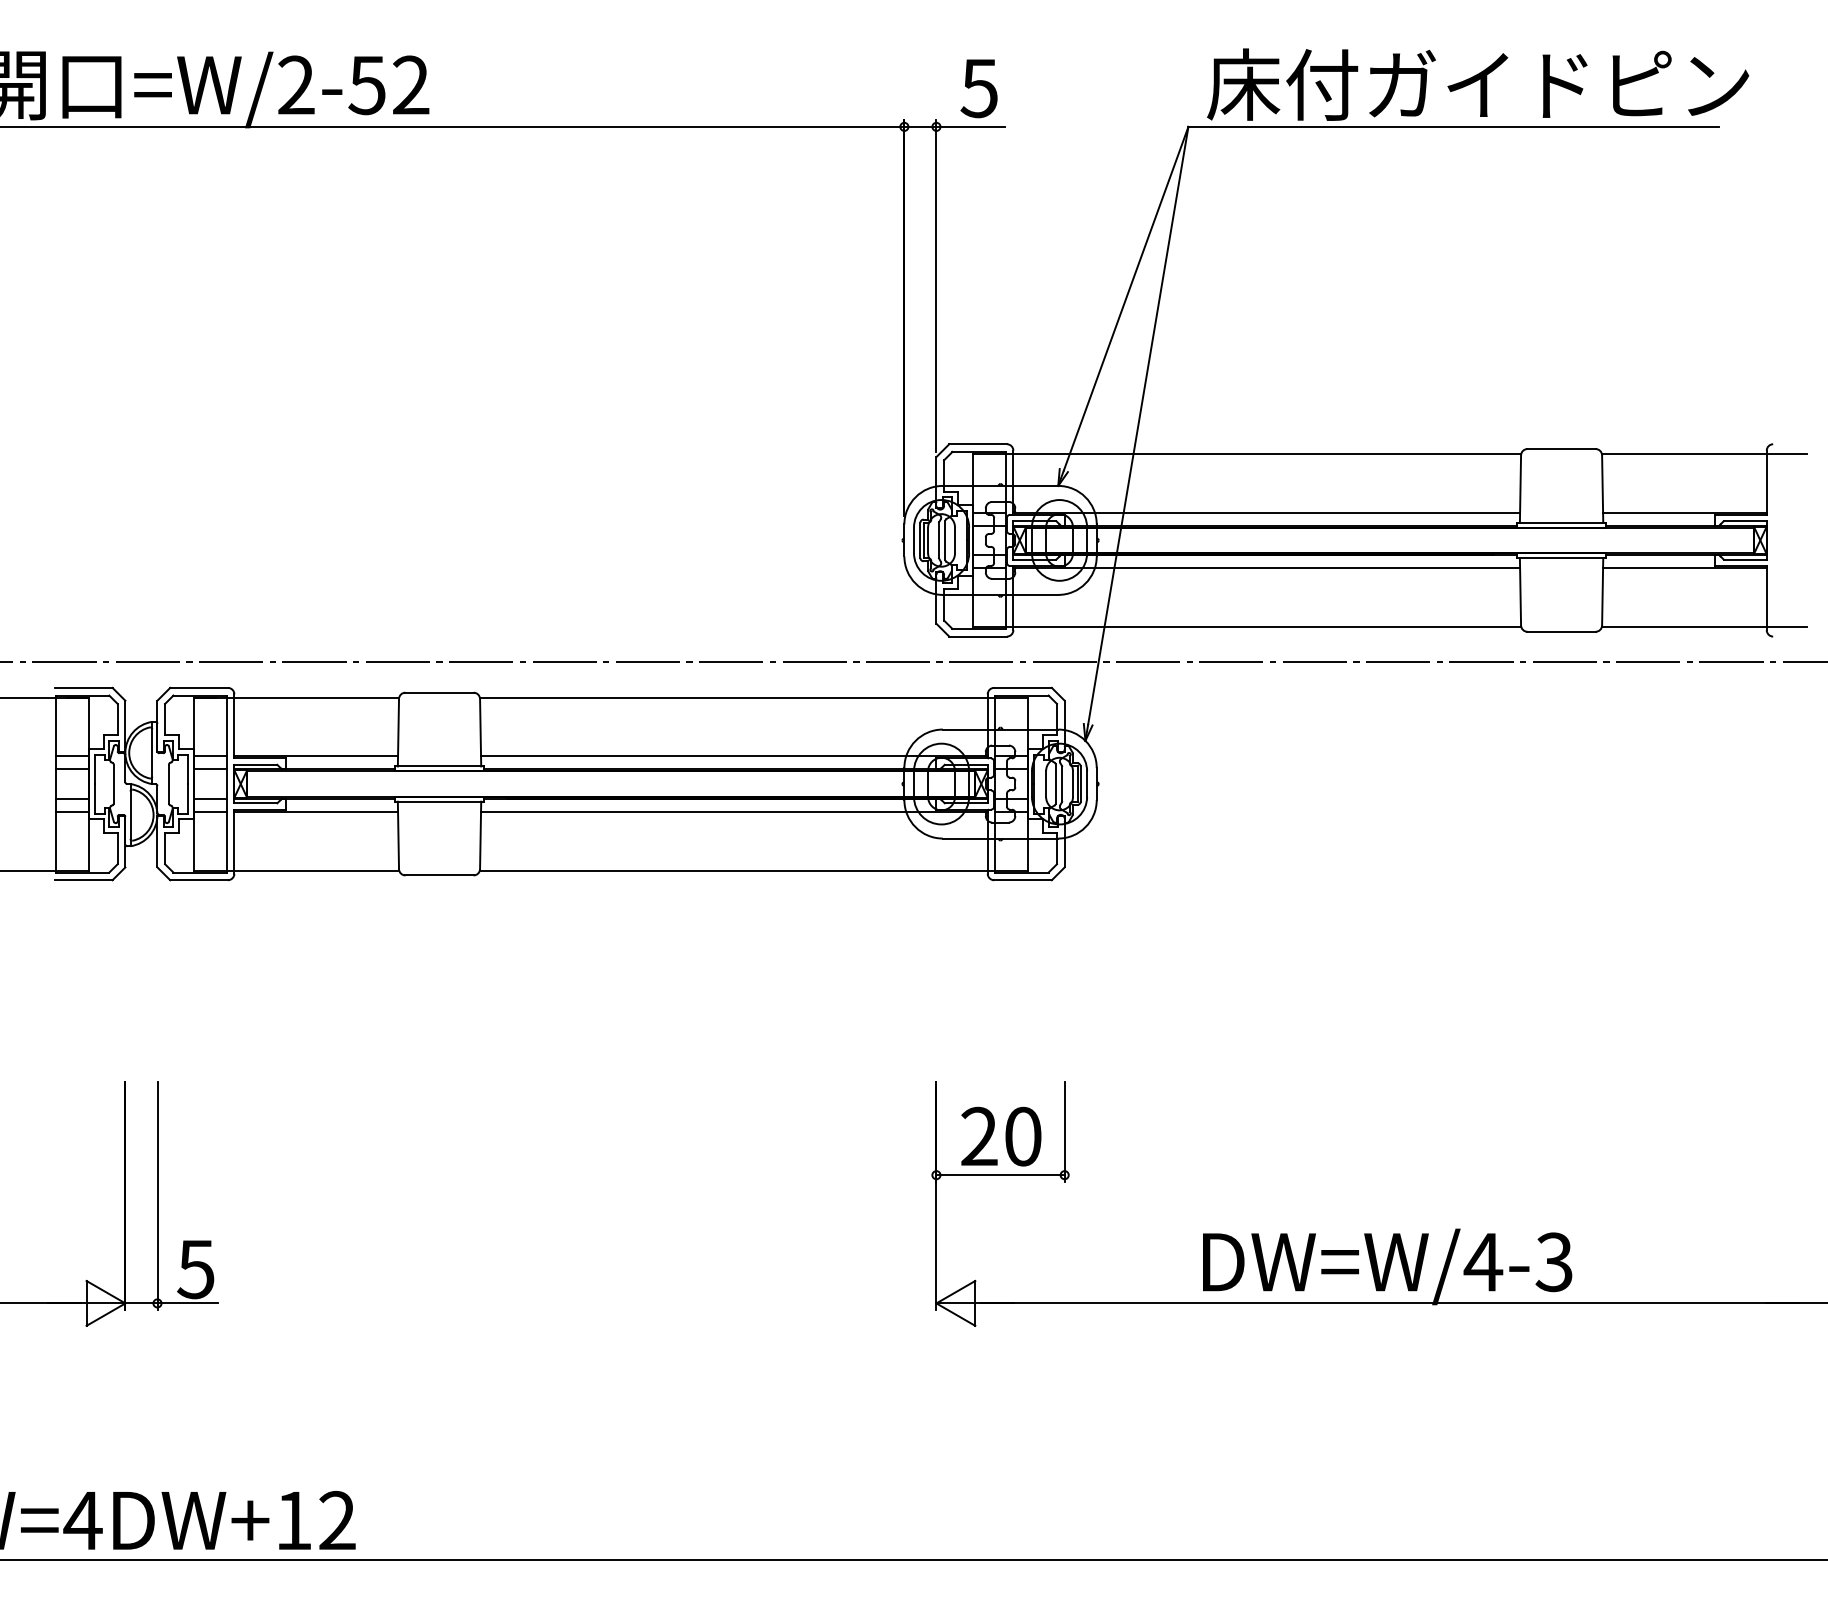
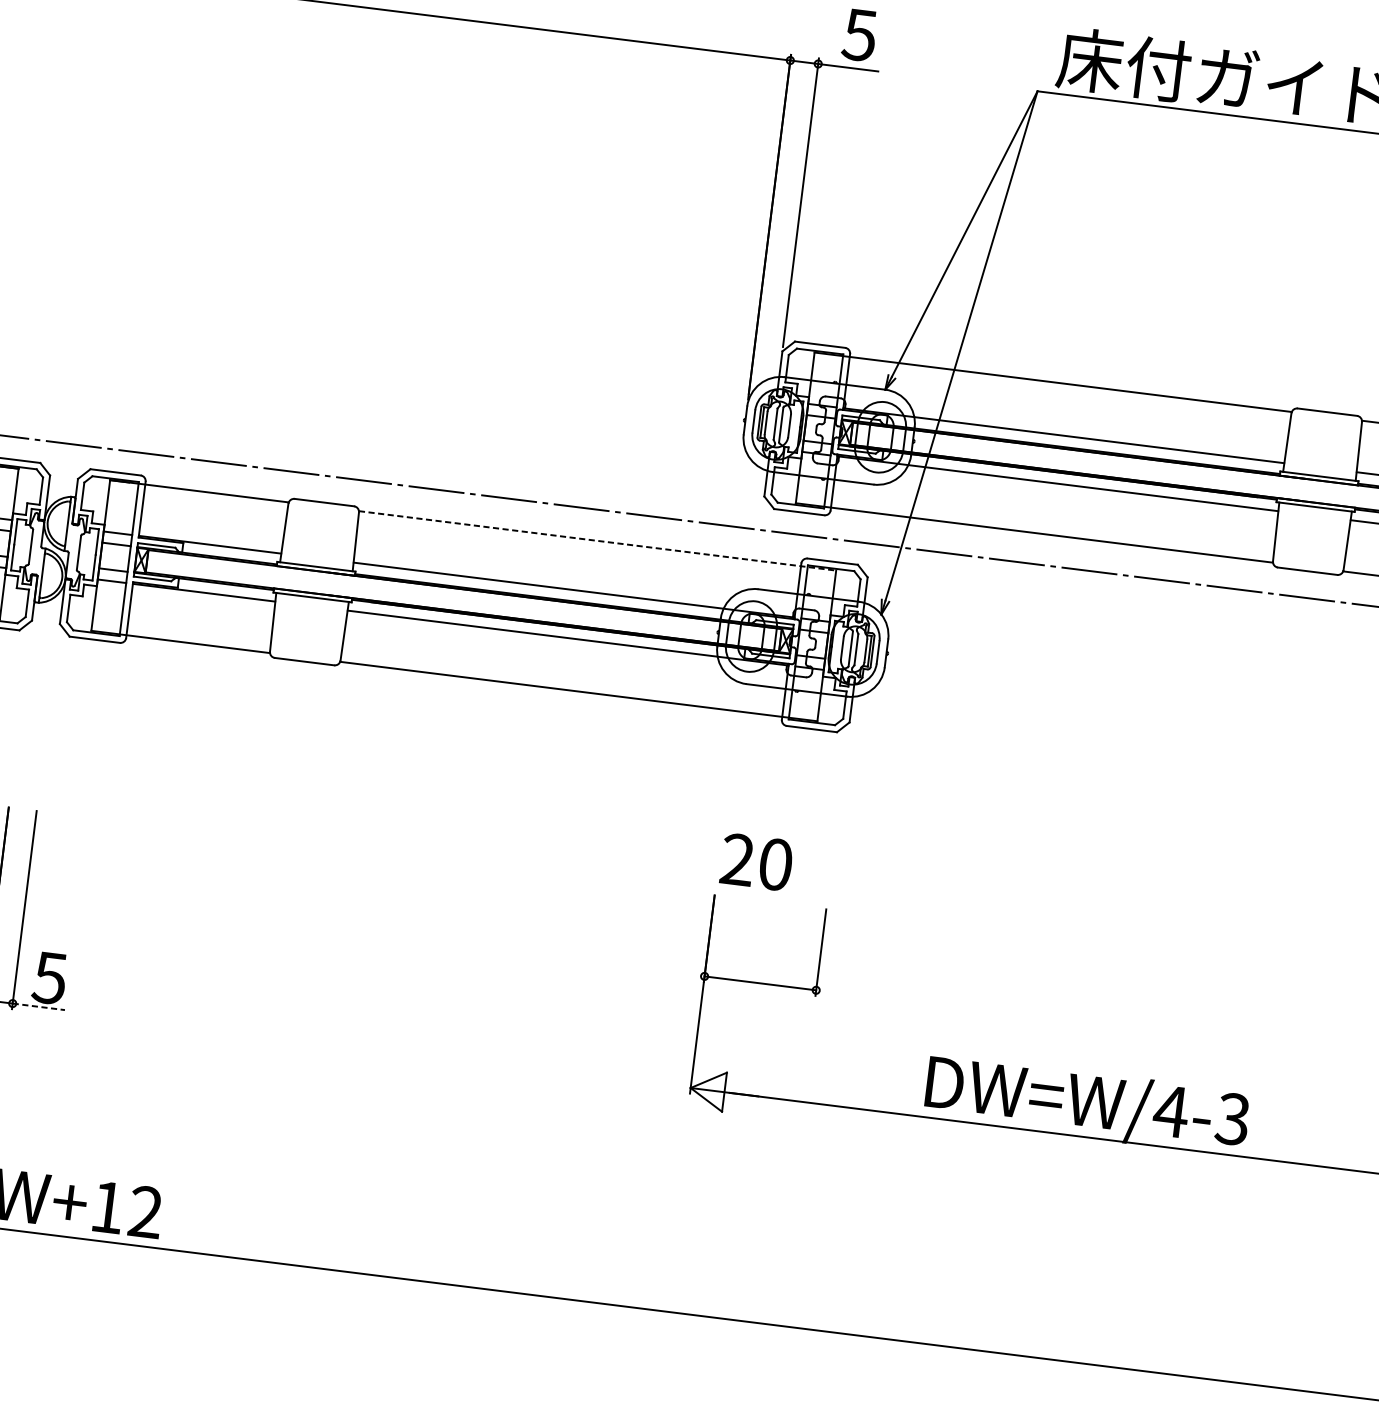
line: (754, 697) -> (598, 540), solid -> dashed
text: (1001, 1136) -> (756, 862), moved
line: (187, 1303) -> (38, 1006), solid -> dashed

